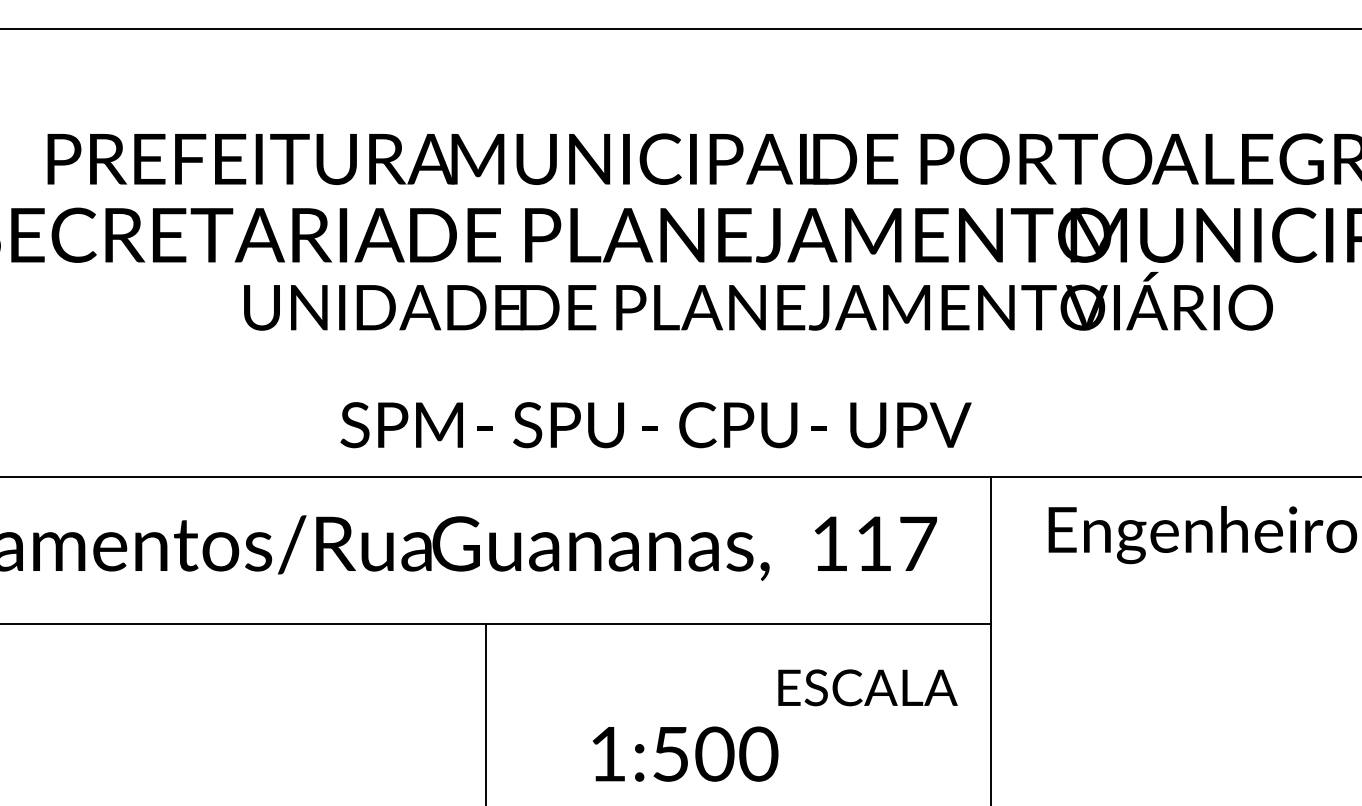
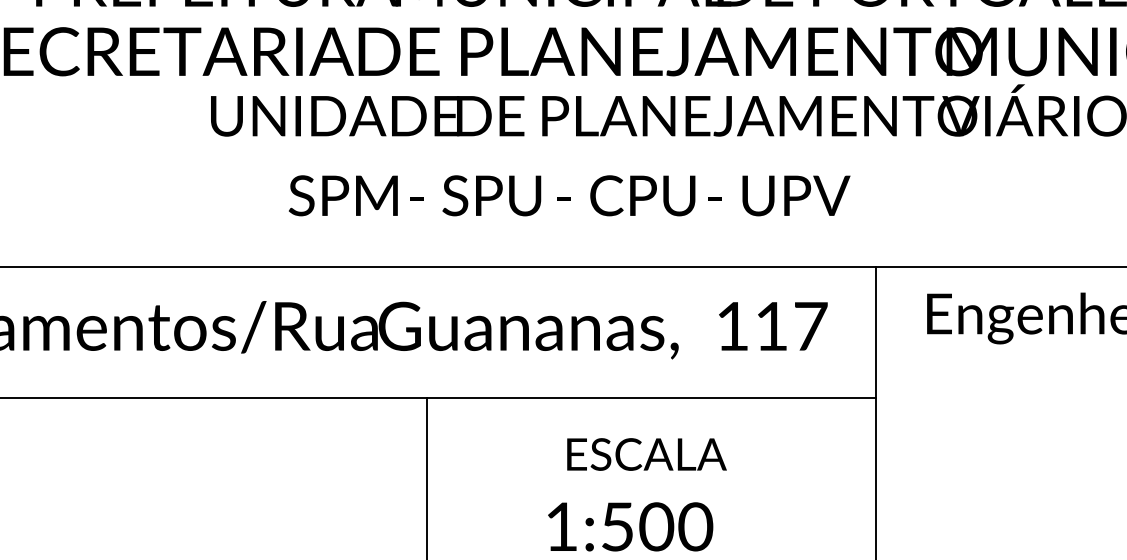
text: (655, 425) -> (569, 196), moved
text: (867, 687) -> (646, 454), moved
text: (685, 753) -> (630, 526), moved

